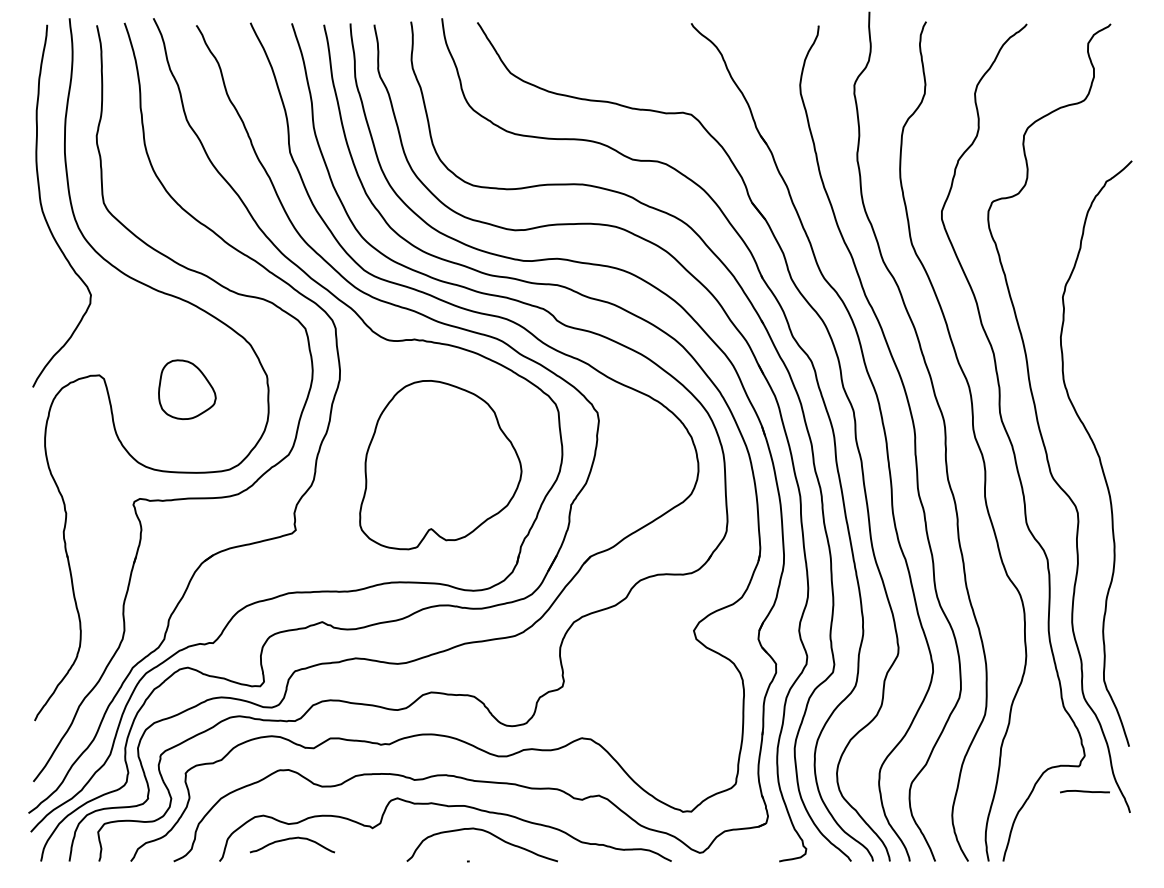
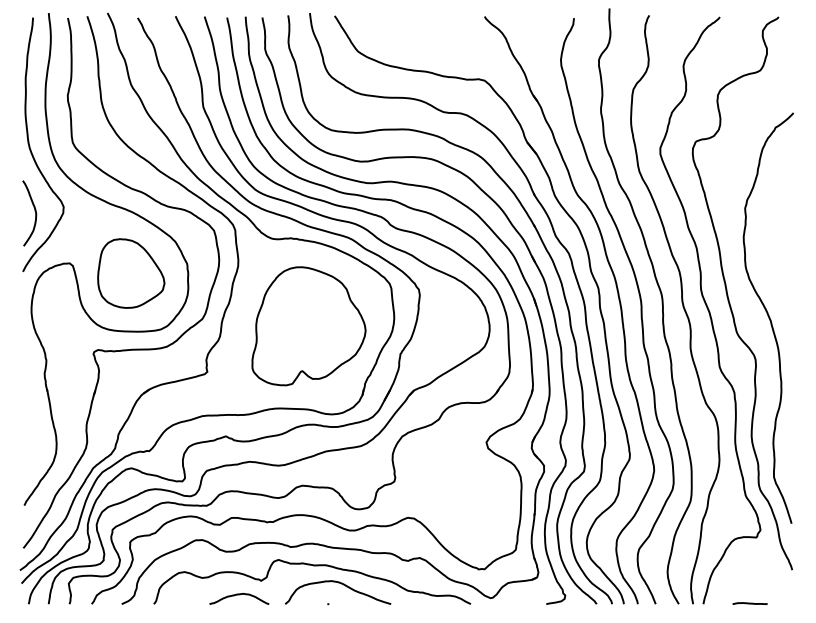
curve: (50, 304) -> (35, 213), added
part: (187, 389) -> (131, 273), size x1.67
curve: (1084, 791) -> (749, 603), moved
curve: (292, 839) -> (239, 595), moved

